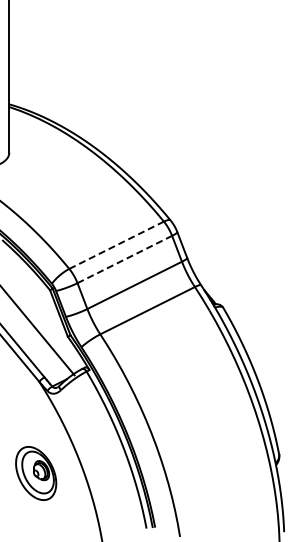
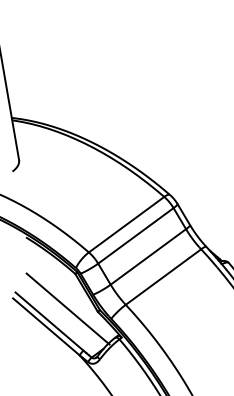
line: (116, 245) -> (126, 224), dashed -> solid
line: (124, 259) -> (135, 235), dashed -> solid

